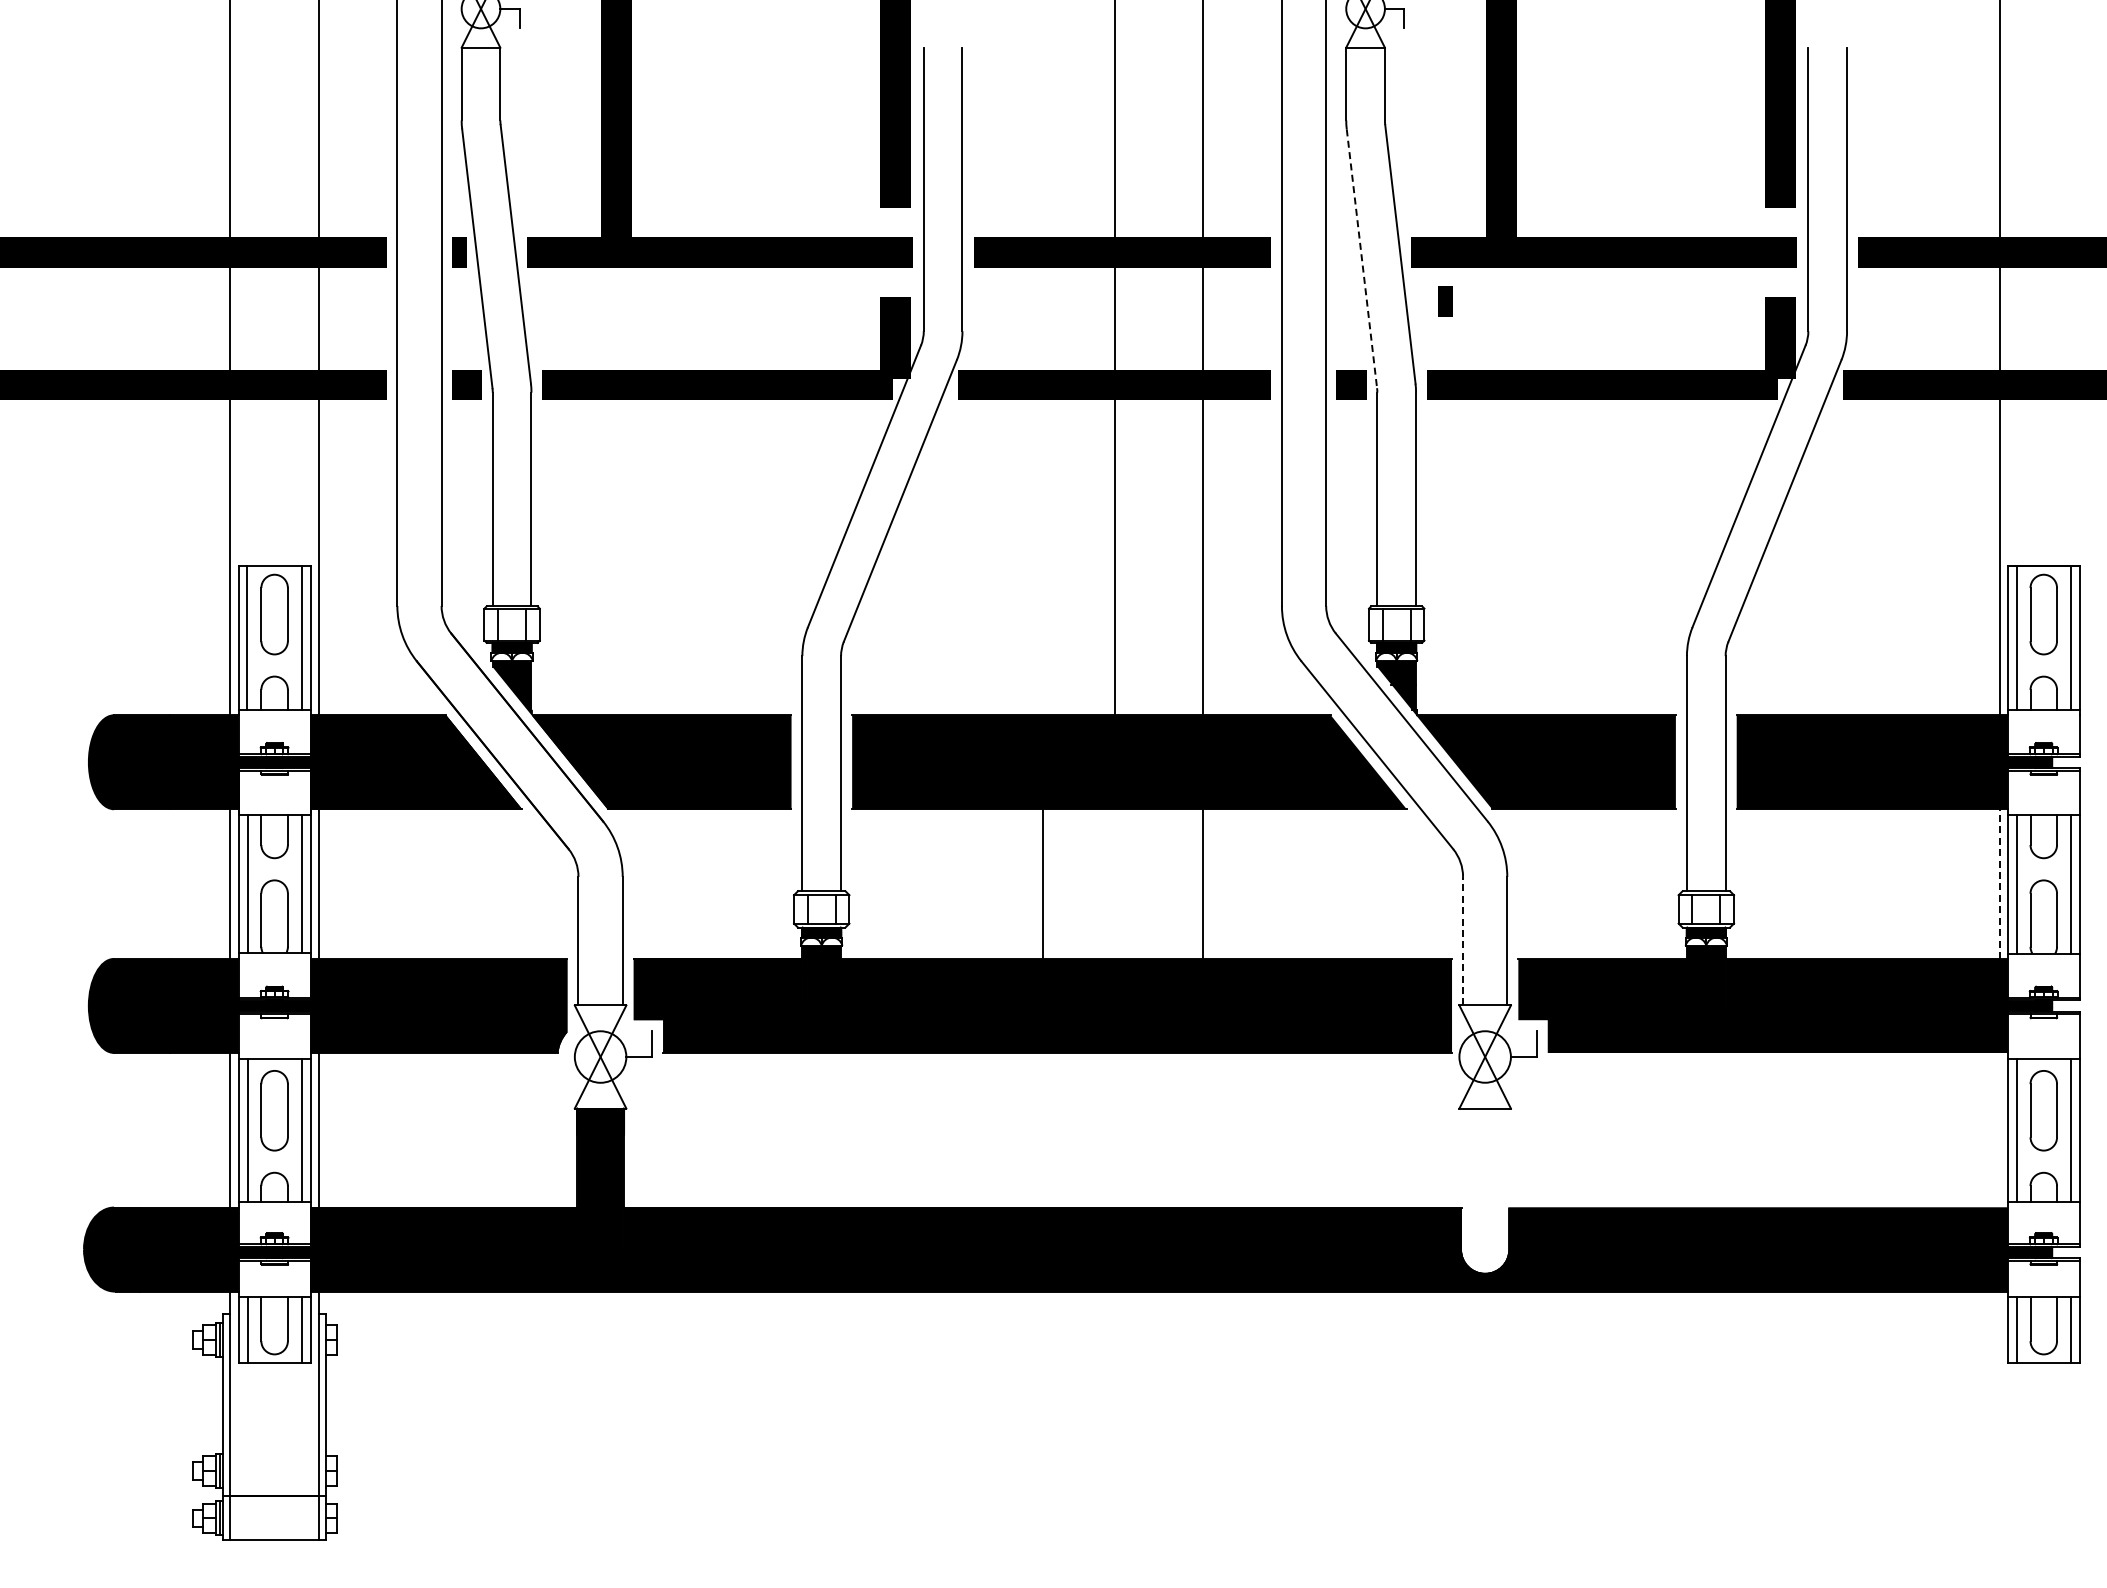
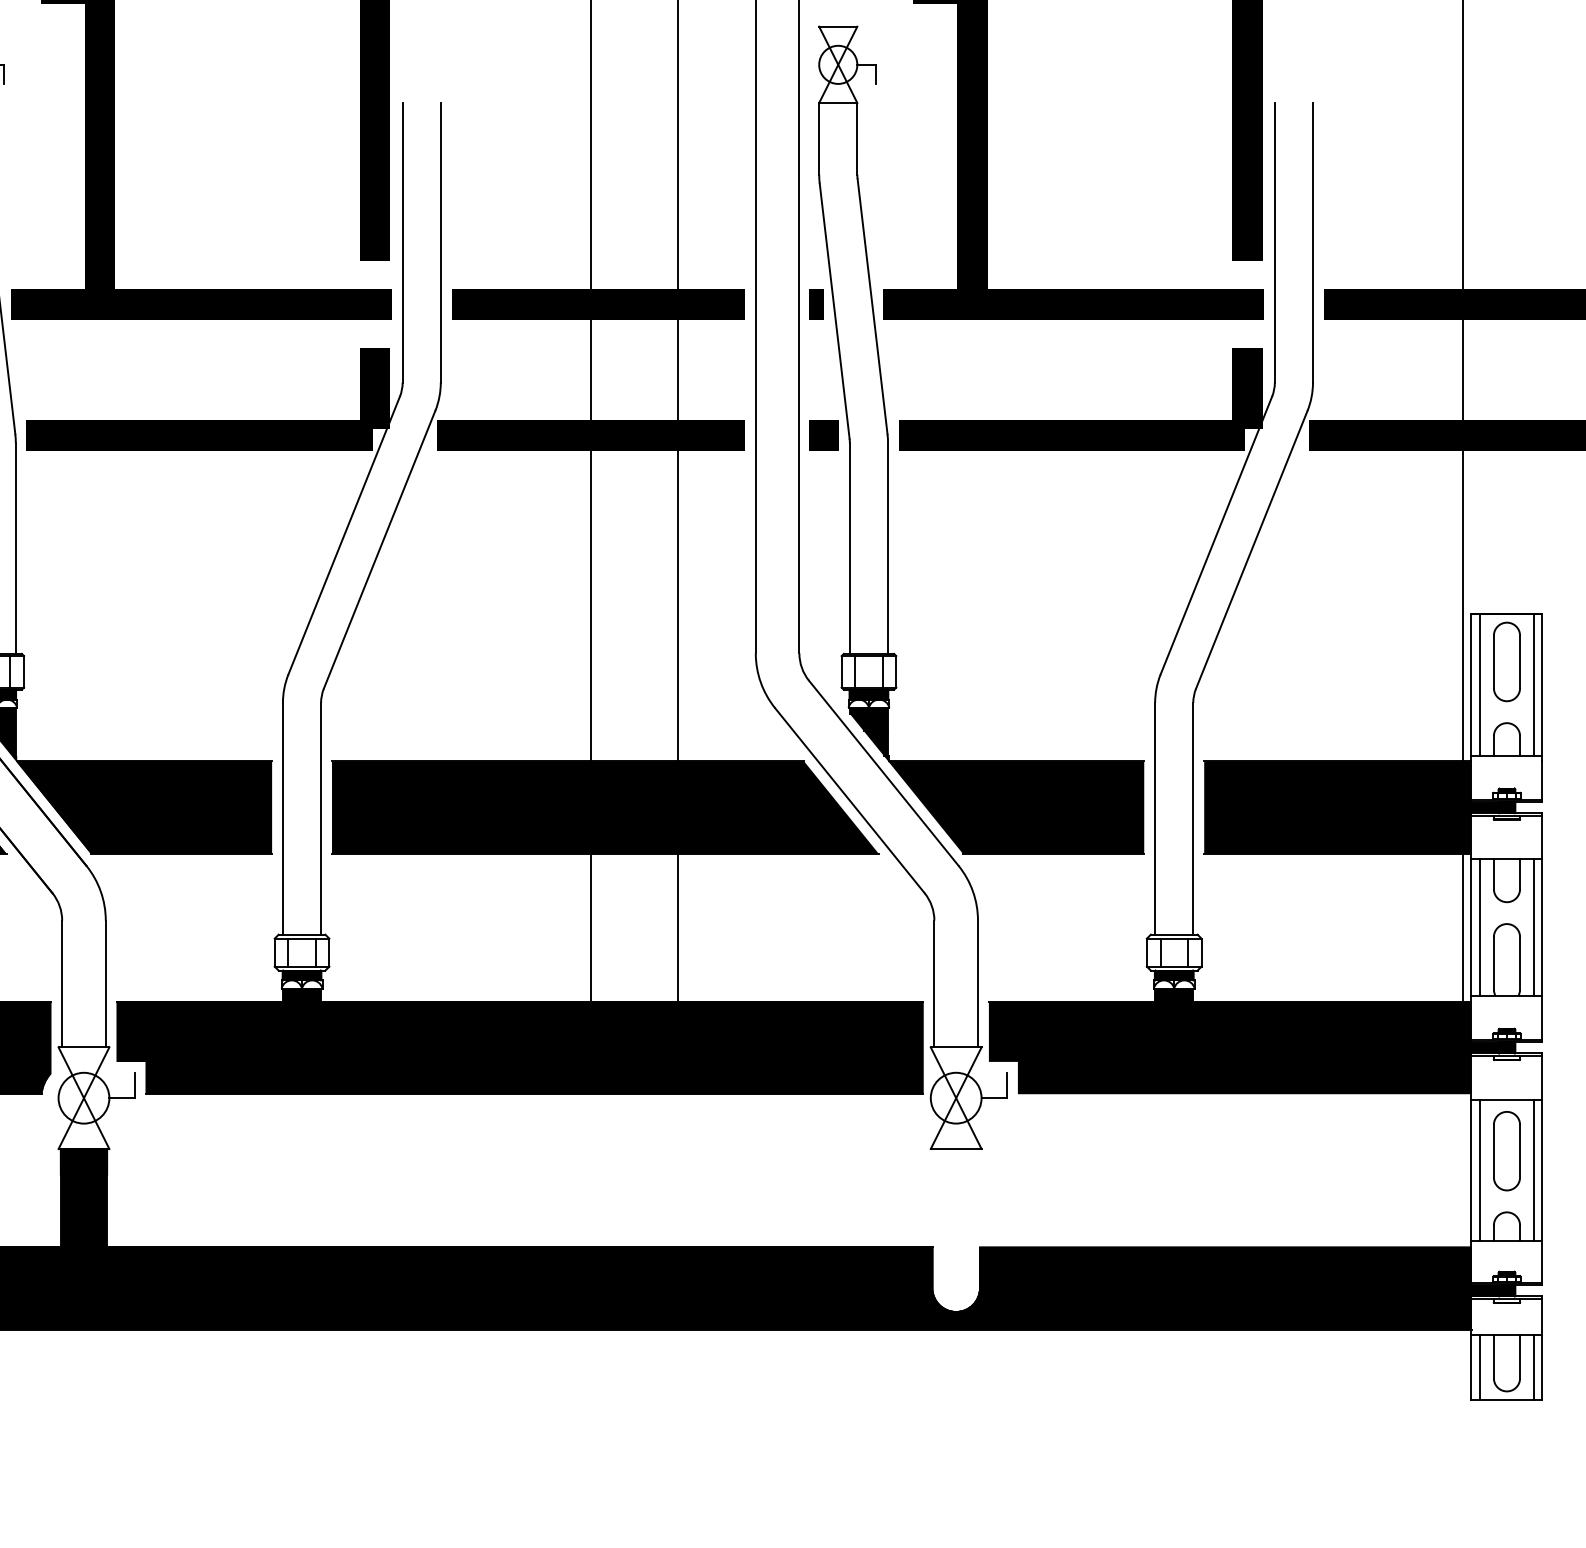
line: (1361, 259) -> (834, 311), dashed -> solid
line: (1445, 301) -> (816, 304), moved
line: (1042, 884) -> (590, 928), moved
line: (1999, 884) -> (1463, 928), dashed -> solid
line: (1463, 940) -> (934, 983), dashed -> solid

